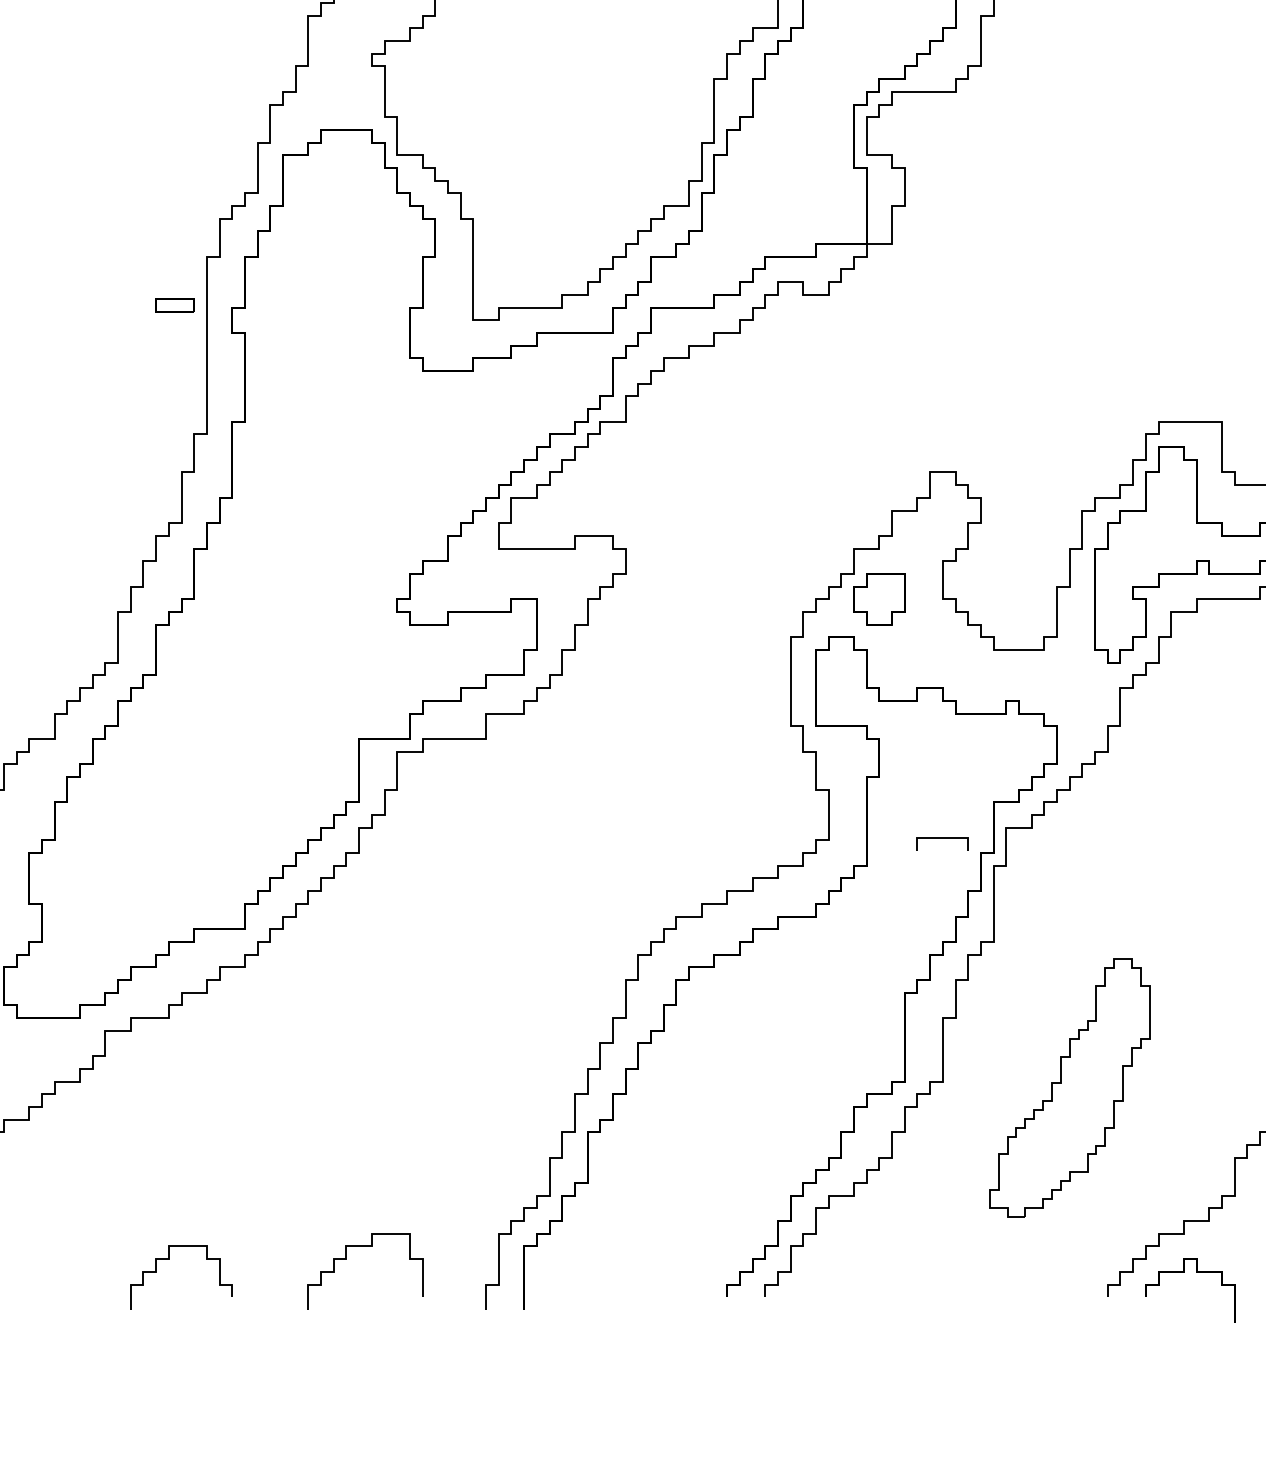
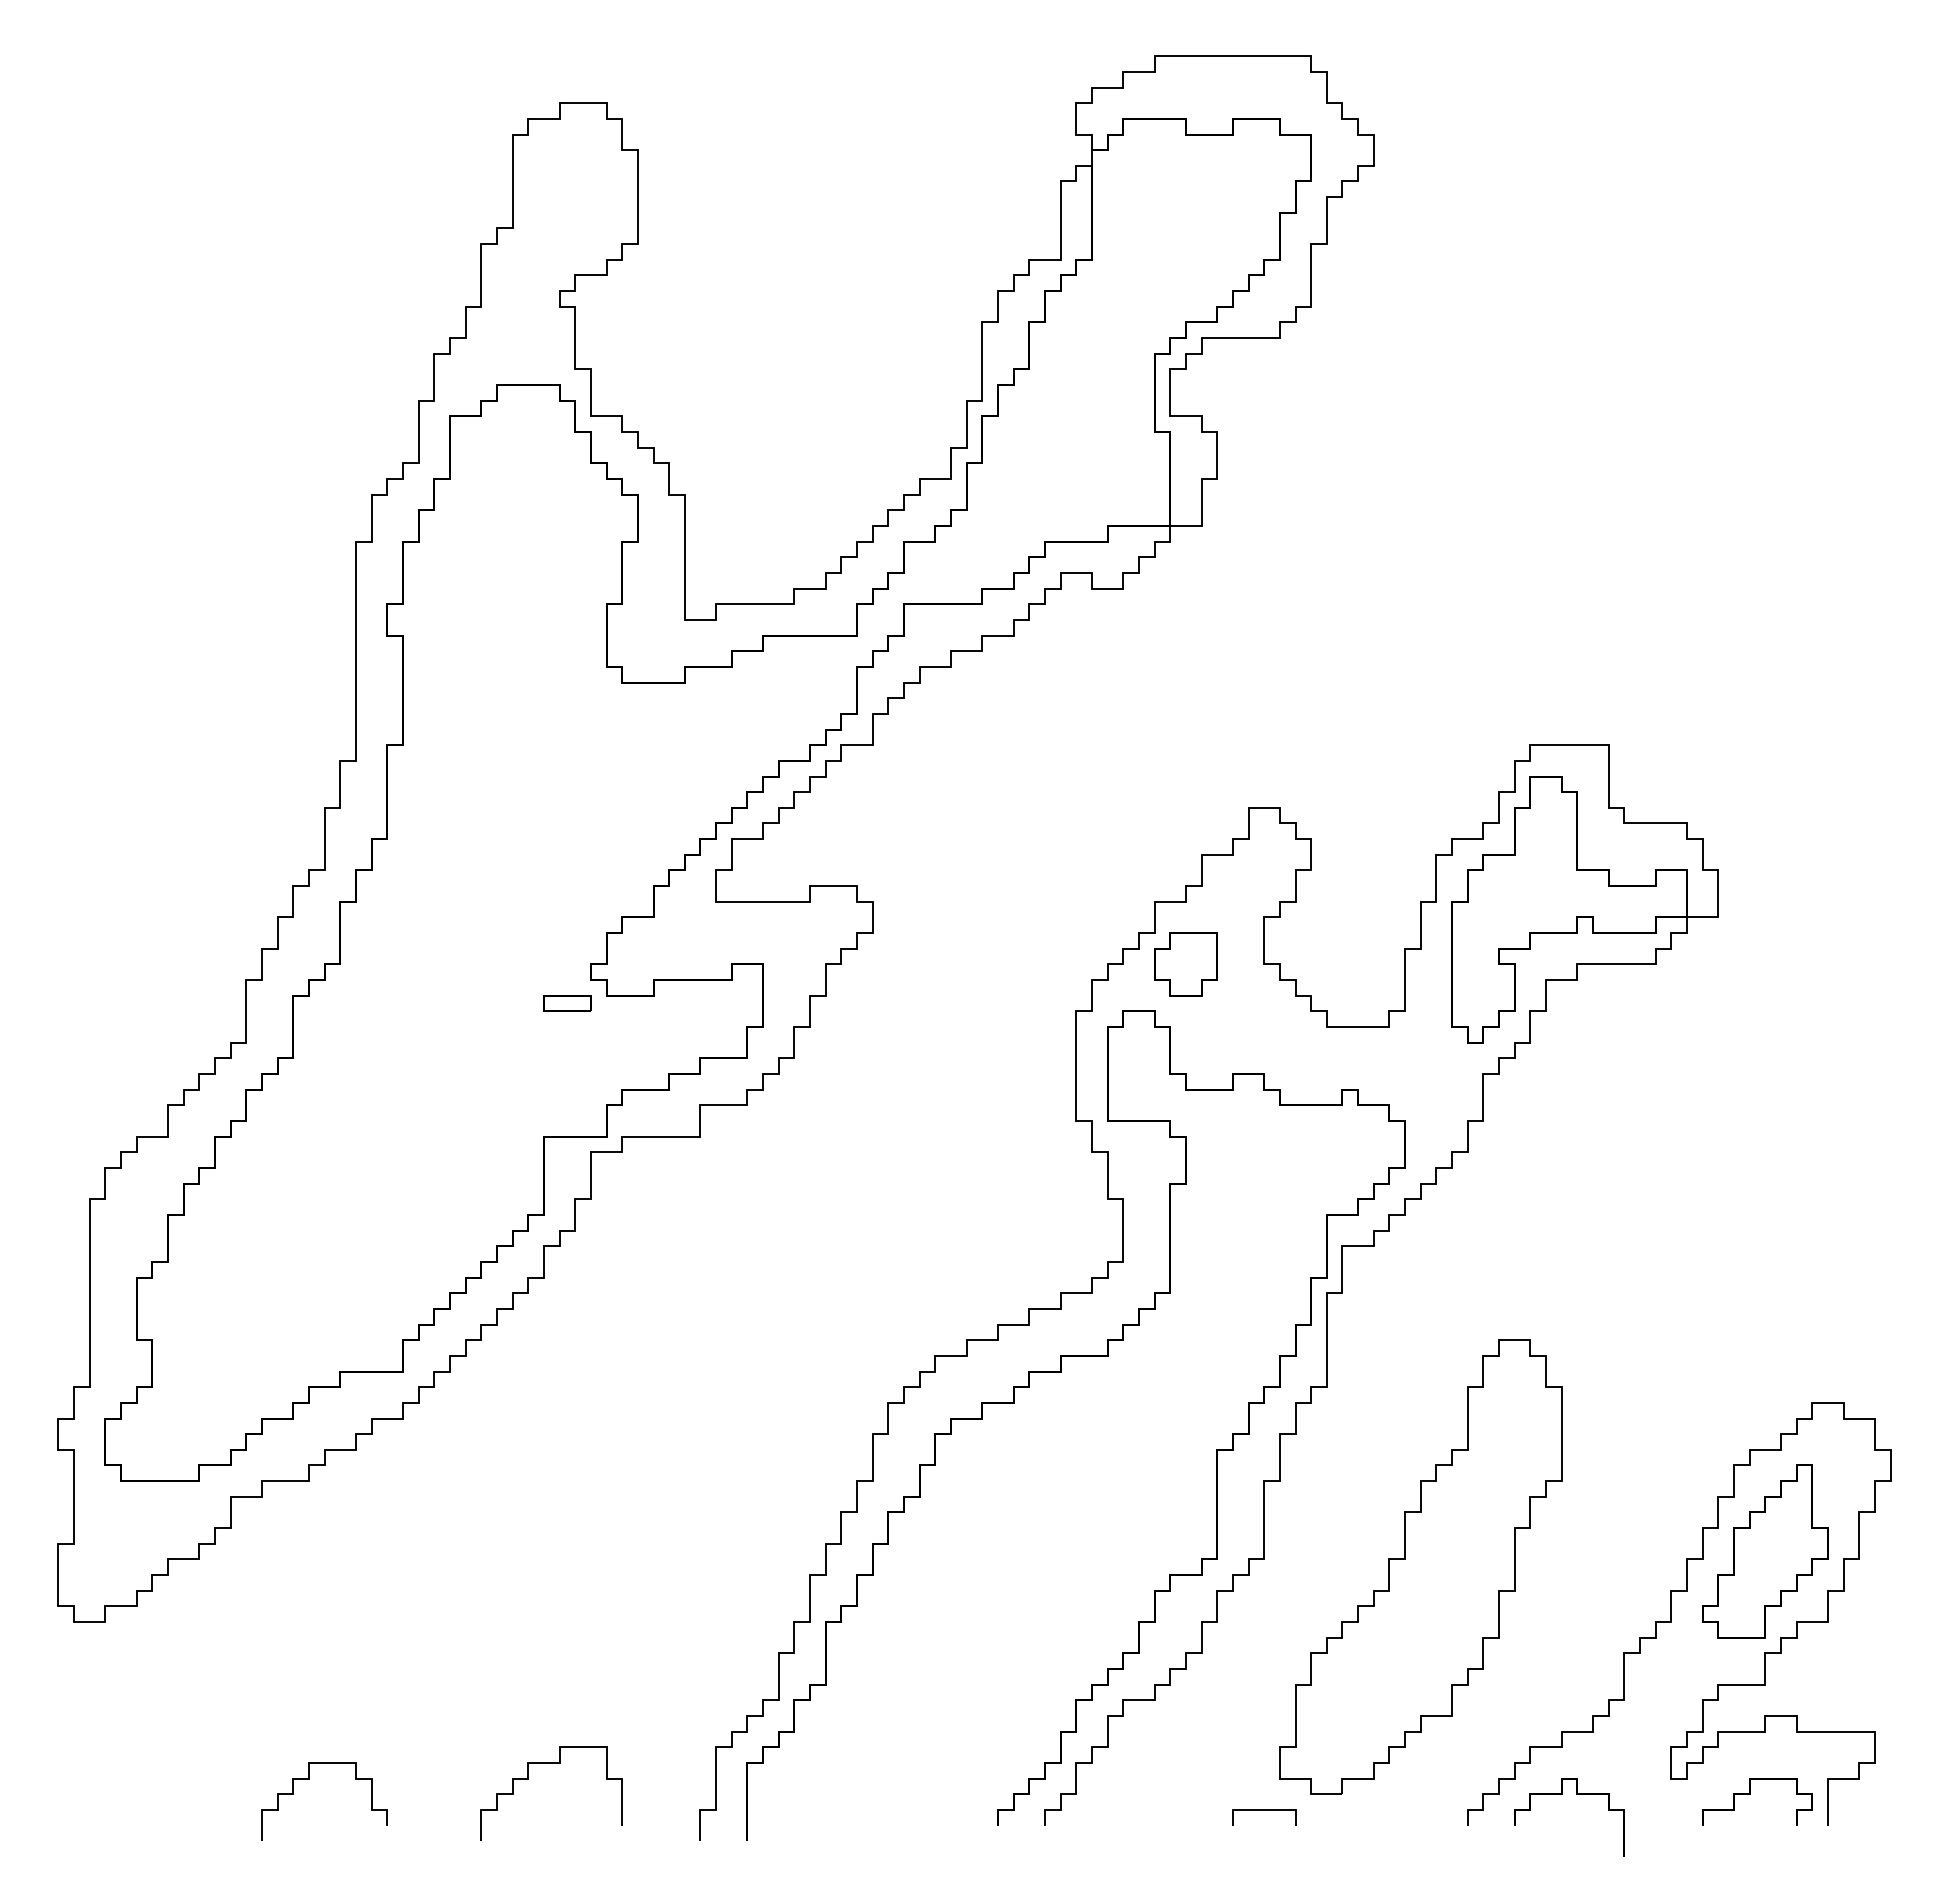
part: (174, 305) -> (567, 1003), moved
line: (943, 838) -> (1264, 1810), moved
part: (1069, 1087) -> (1420, 1566), size x1.43

